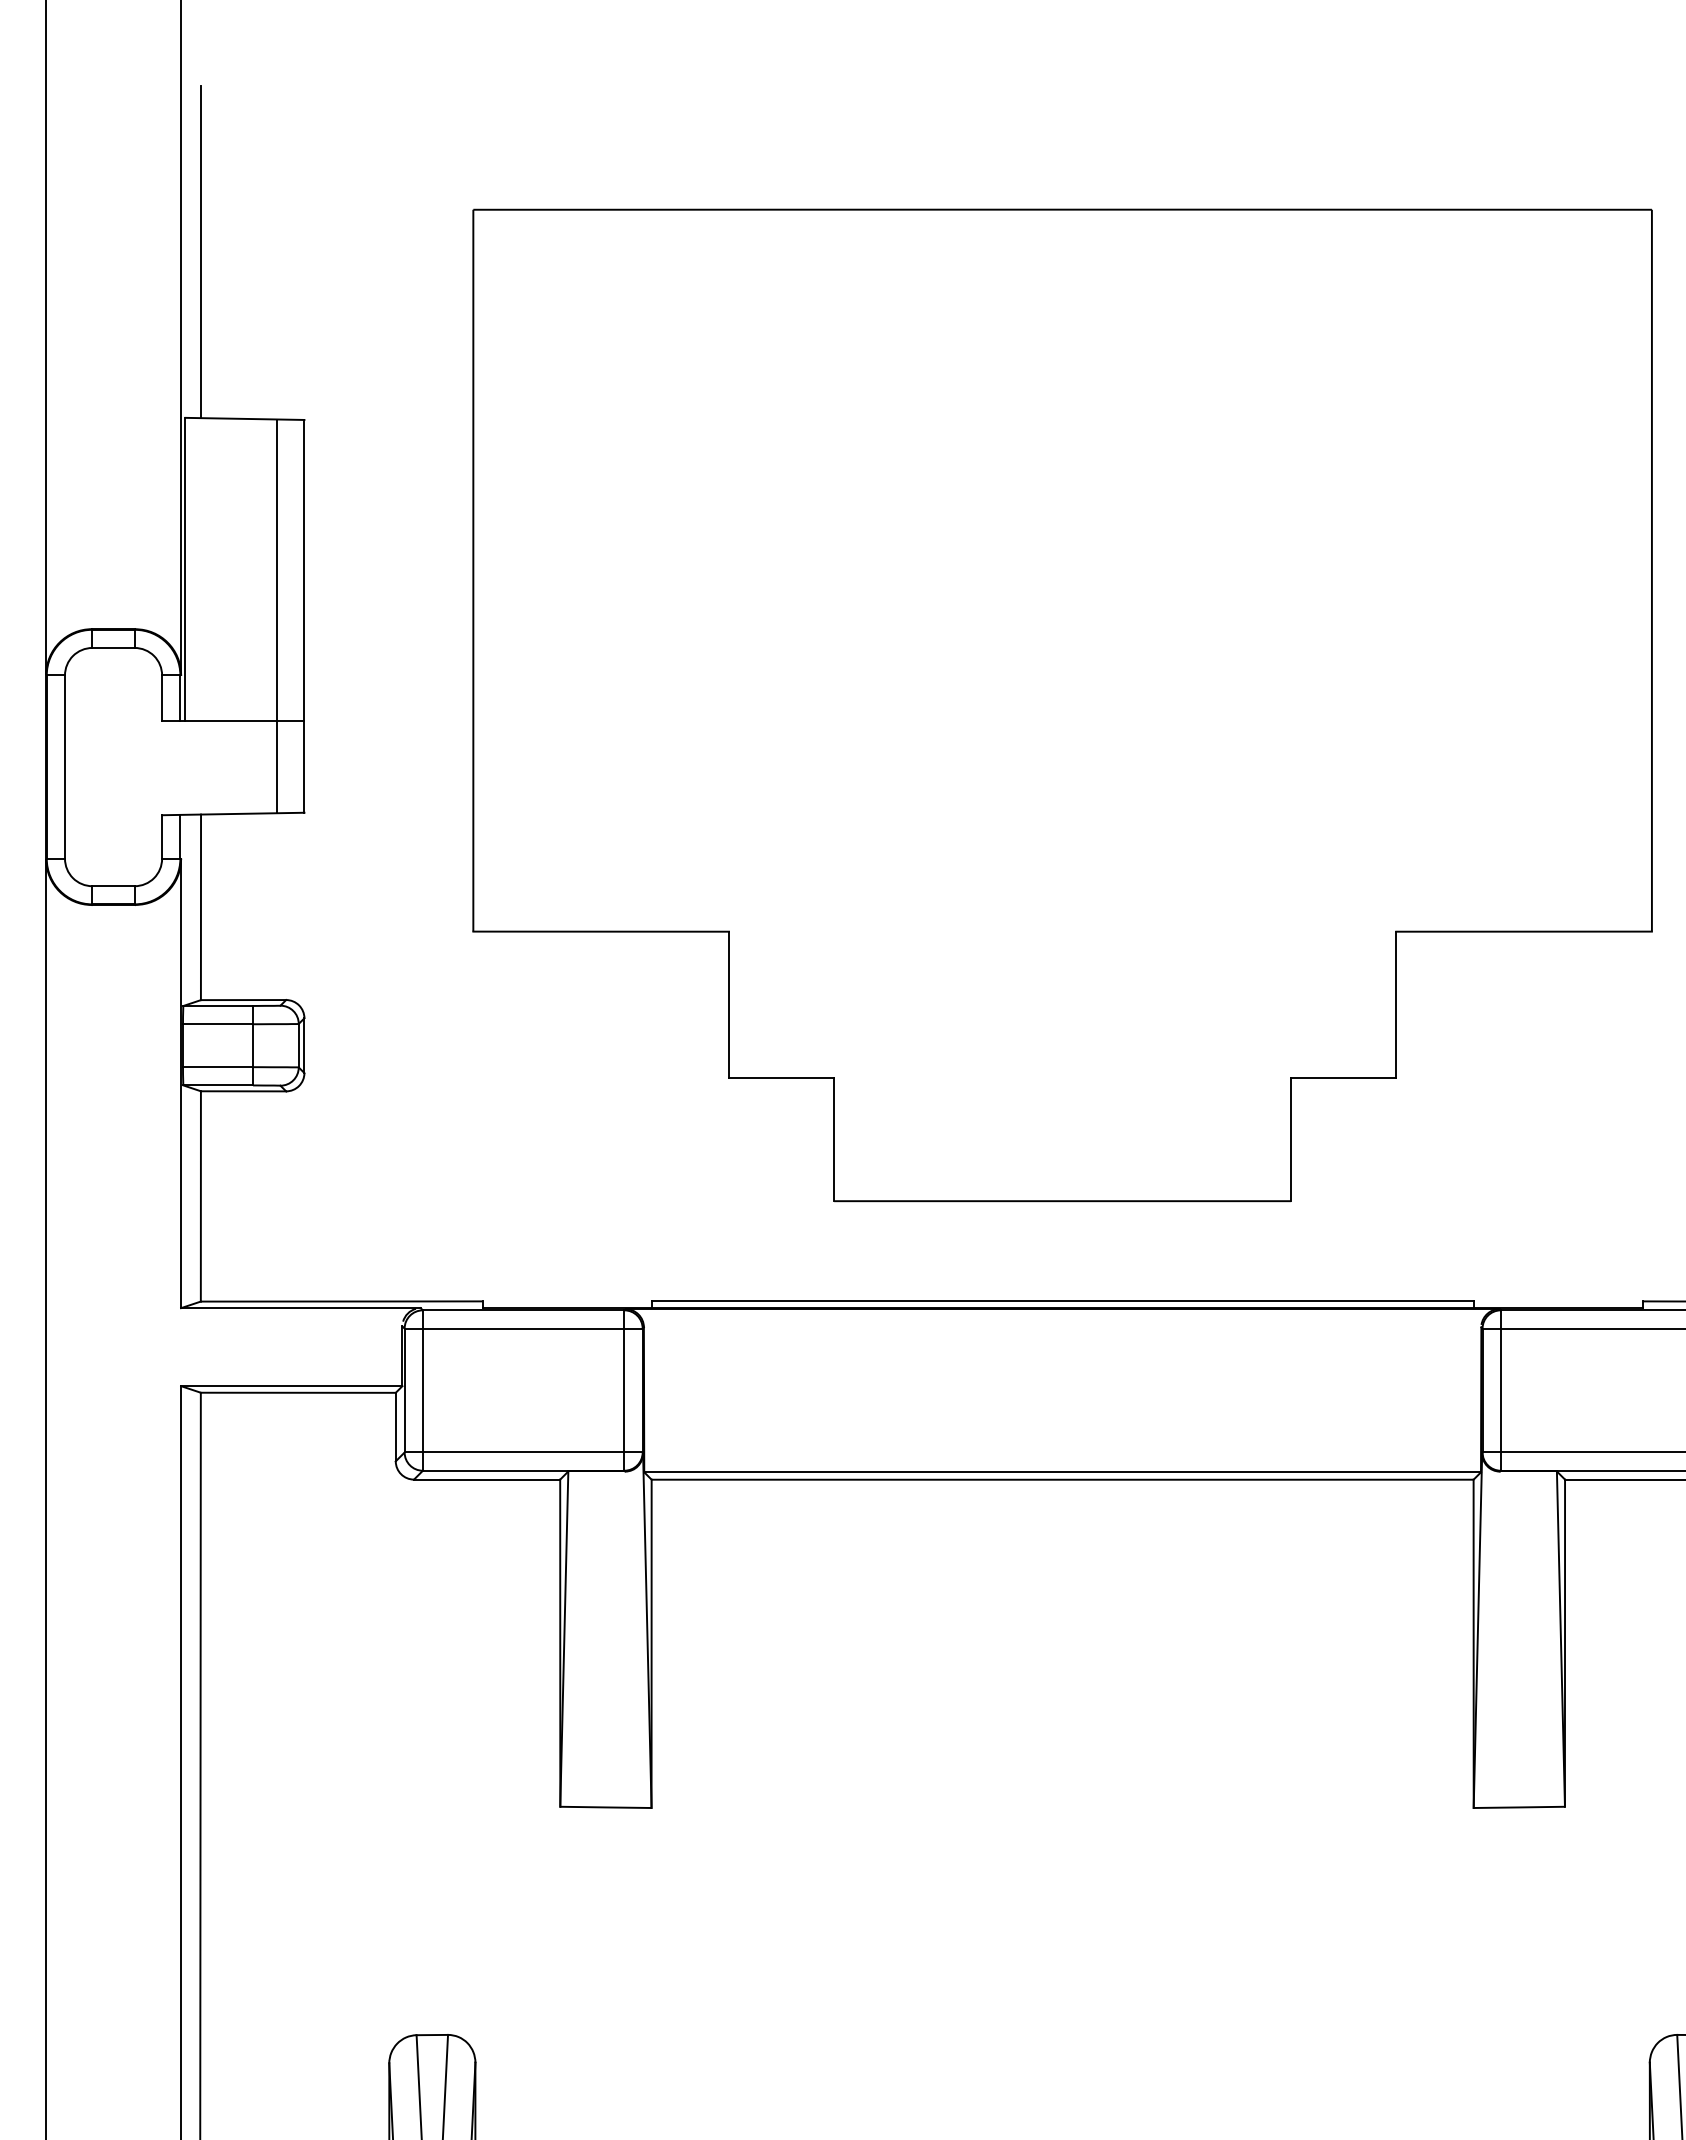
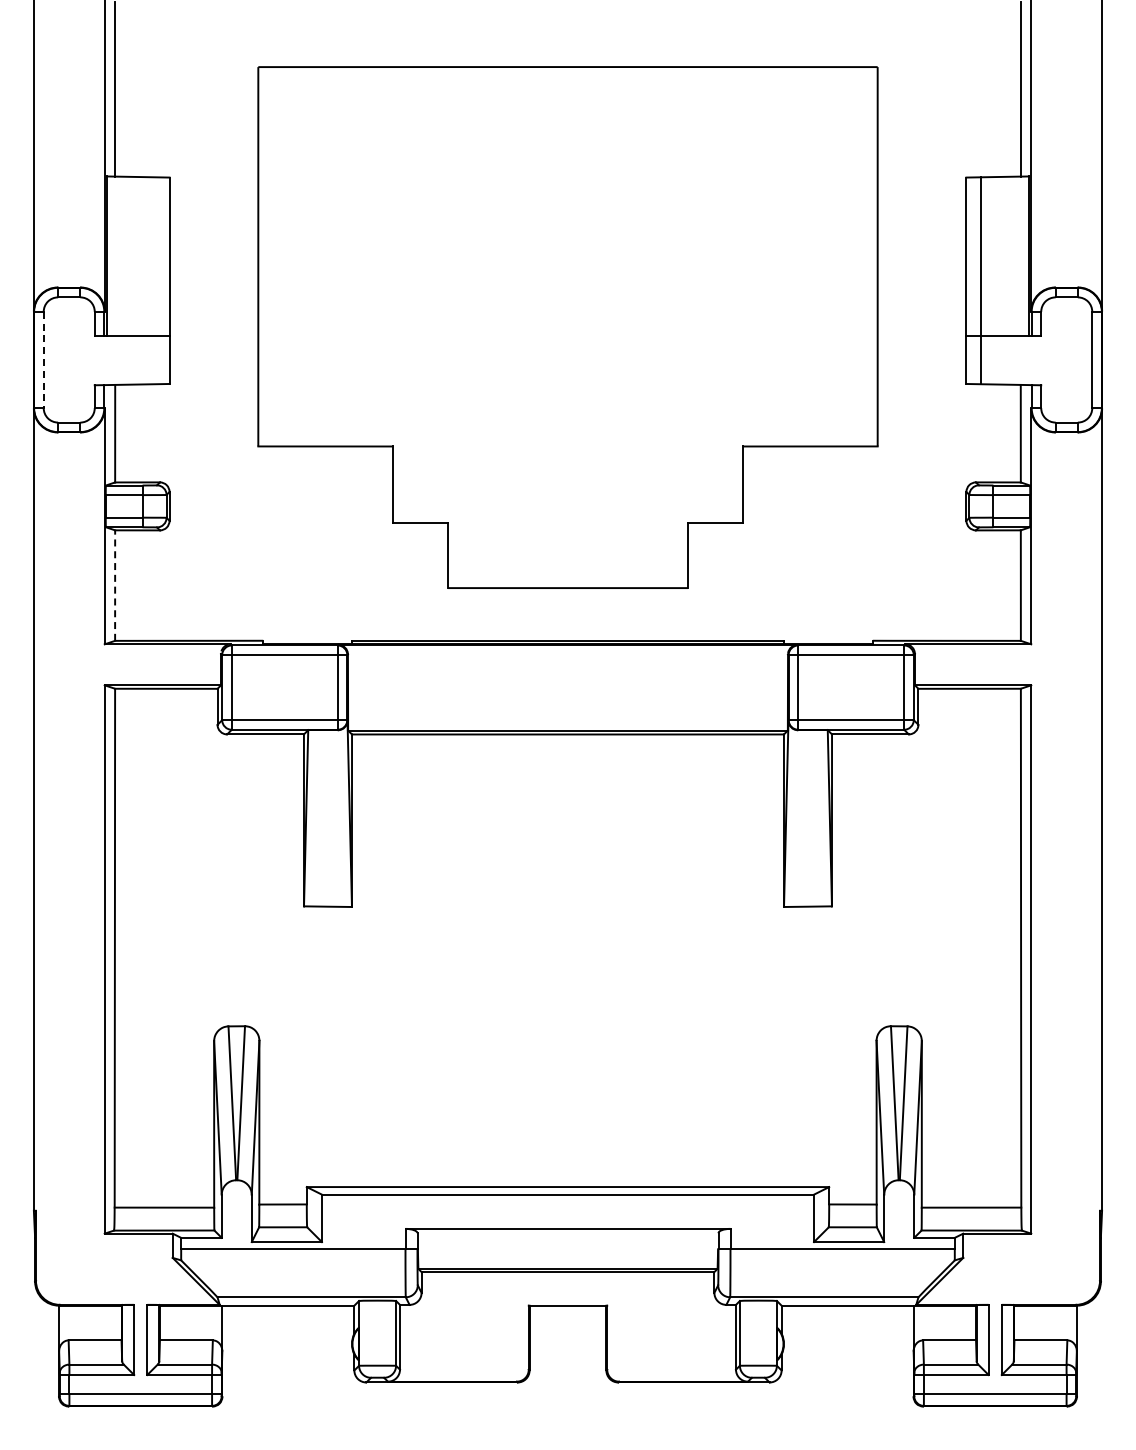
line: (277, 615) -> (155, 280), removed
line: (64, 768) -> (43, 360), solid -> dashed
line: (201, 1196) -> (115, 585), solid -> dashed

